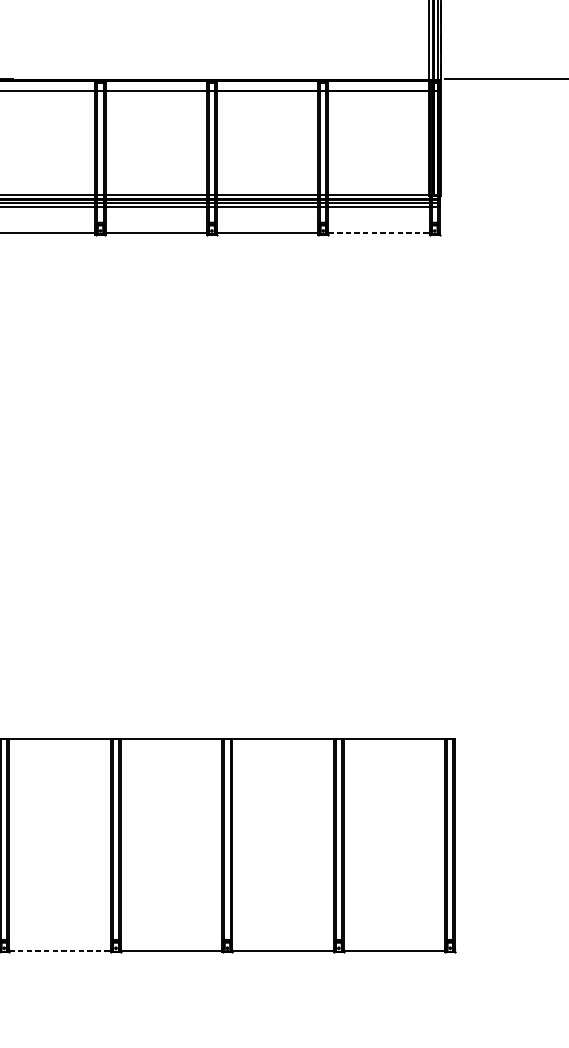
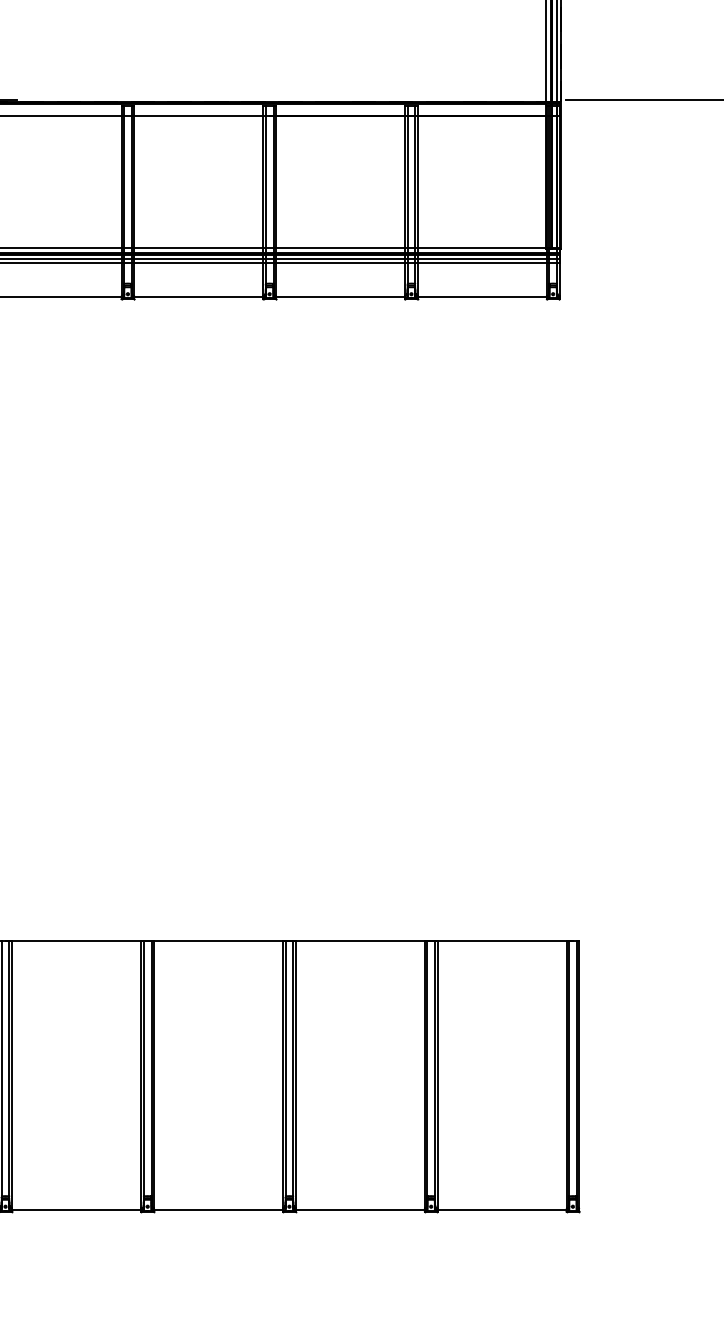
line: (379, 233) -> (482, 297), dashed -> solid
line: (60, 950) -> (76, 1209), dashed -> solid

